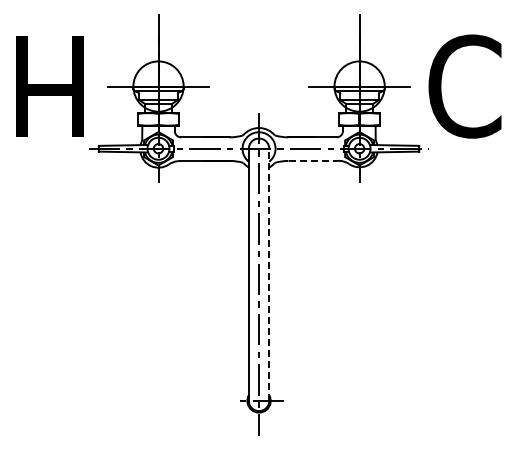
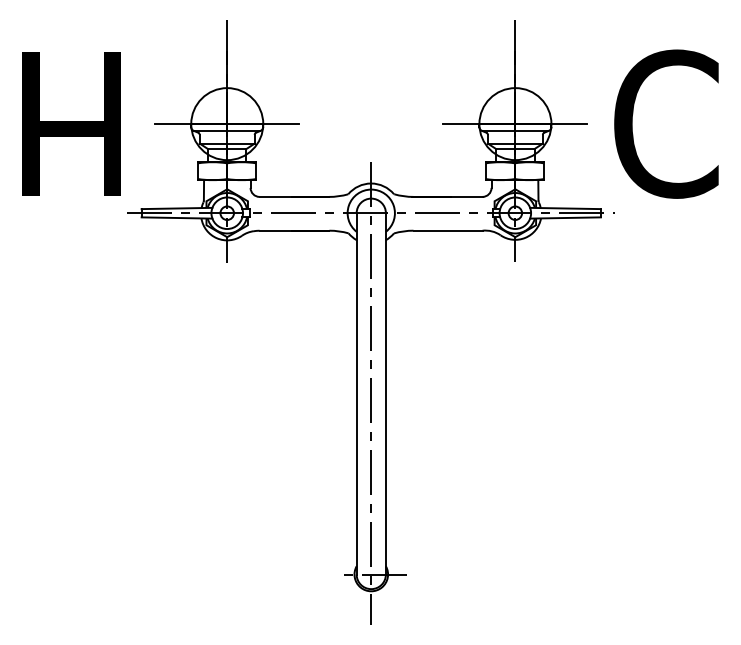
line: (313, 160) -> (449, 230), dashed -> solid
line: (269, 274) -> (386, 393), dashed -> solid

